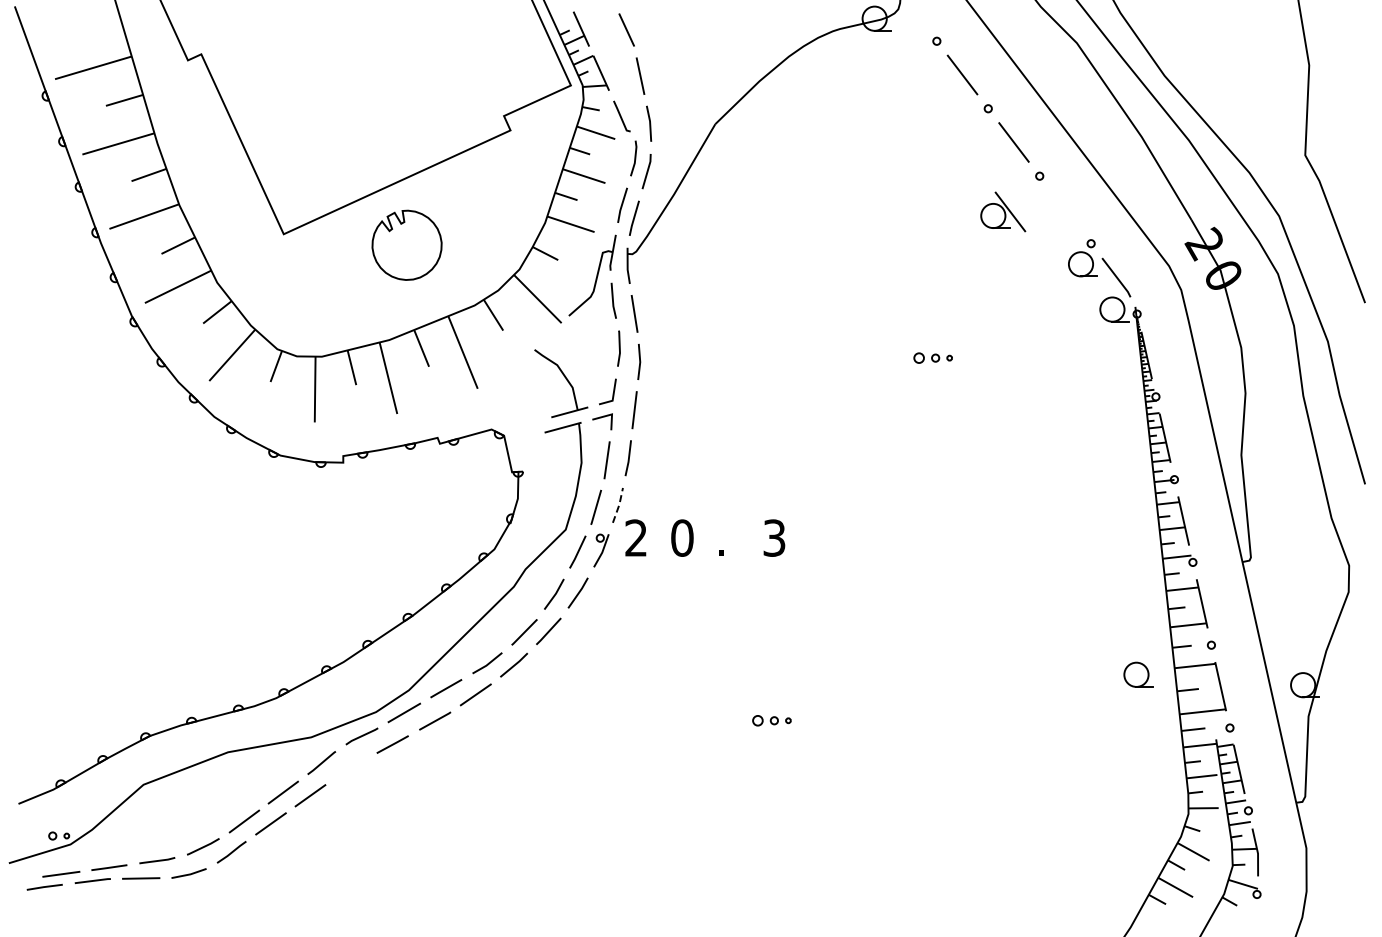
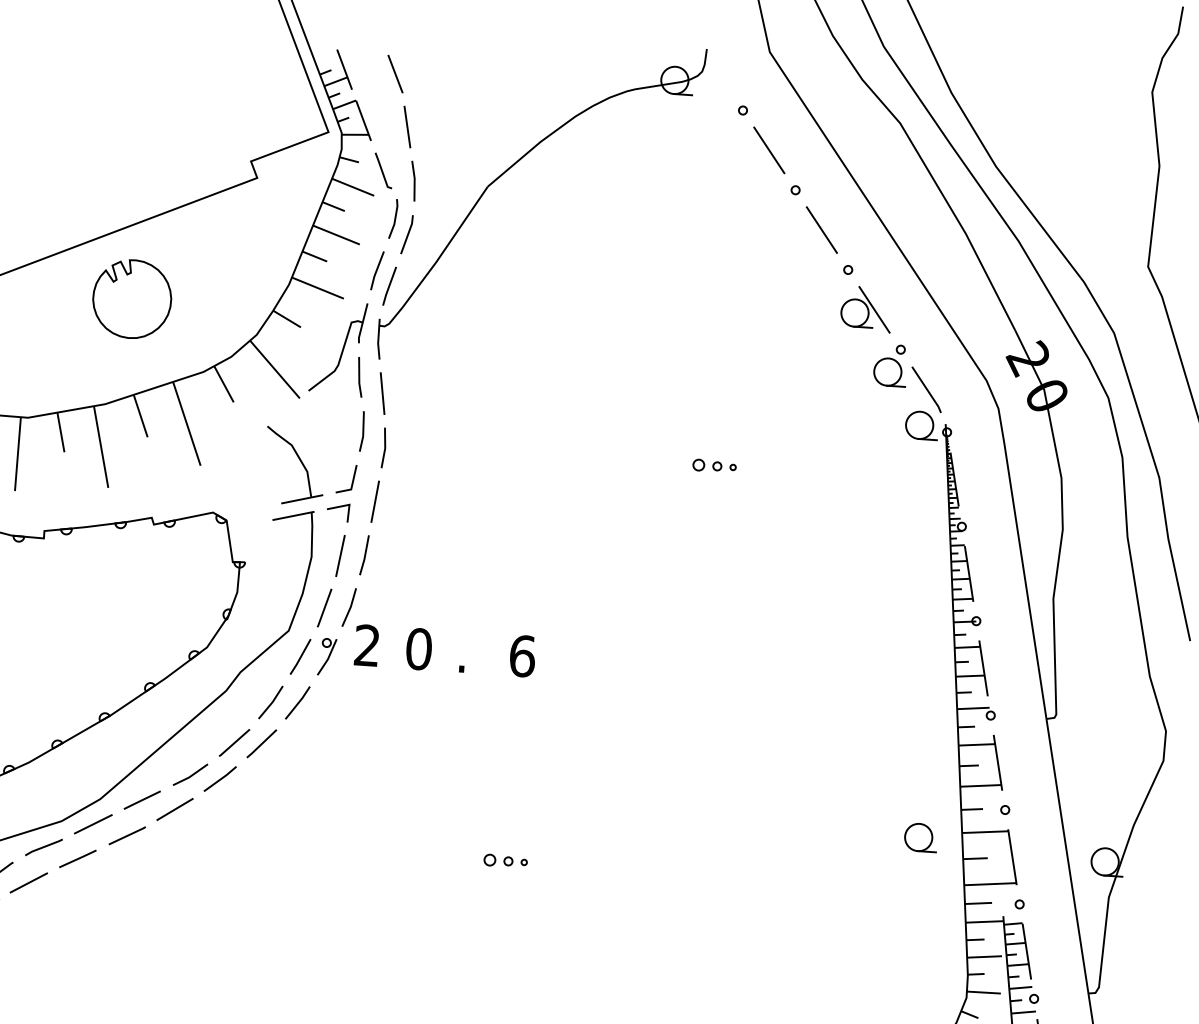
part: (1003, 211) -> (866, 308), moved
line: (619, 504) -> (351, 606), dashed -> solid
text: (774, 537) -> (522, 655), 3 -> 6
line: (350, 768) -> (28, 882), added

